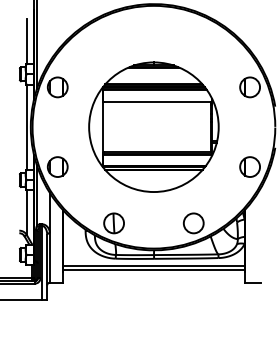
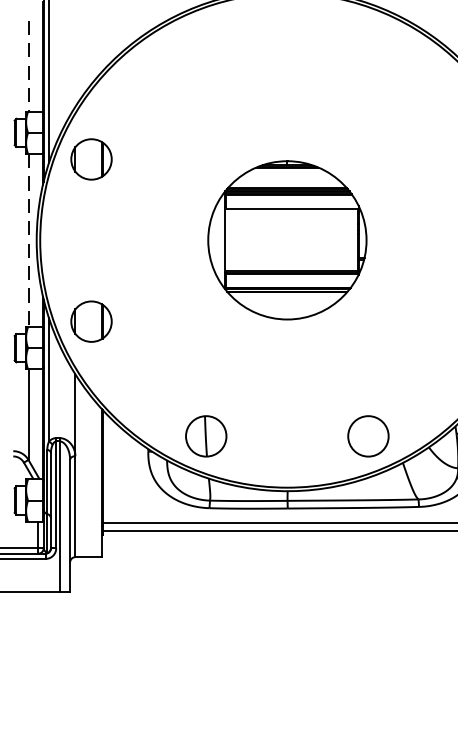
line: (26, 42) -> (27, 68), solid -> dashed
part: (153, 126) -> (286, 239), size x0.6
line: (26, 127) -> (27, 241), solid -> dashed

